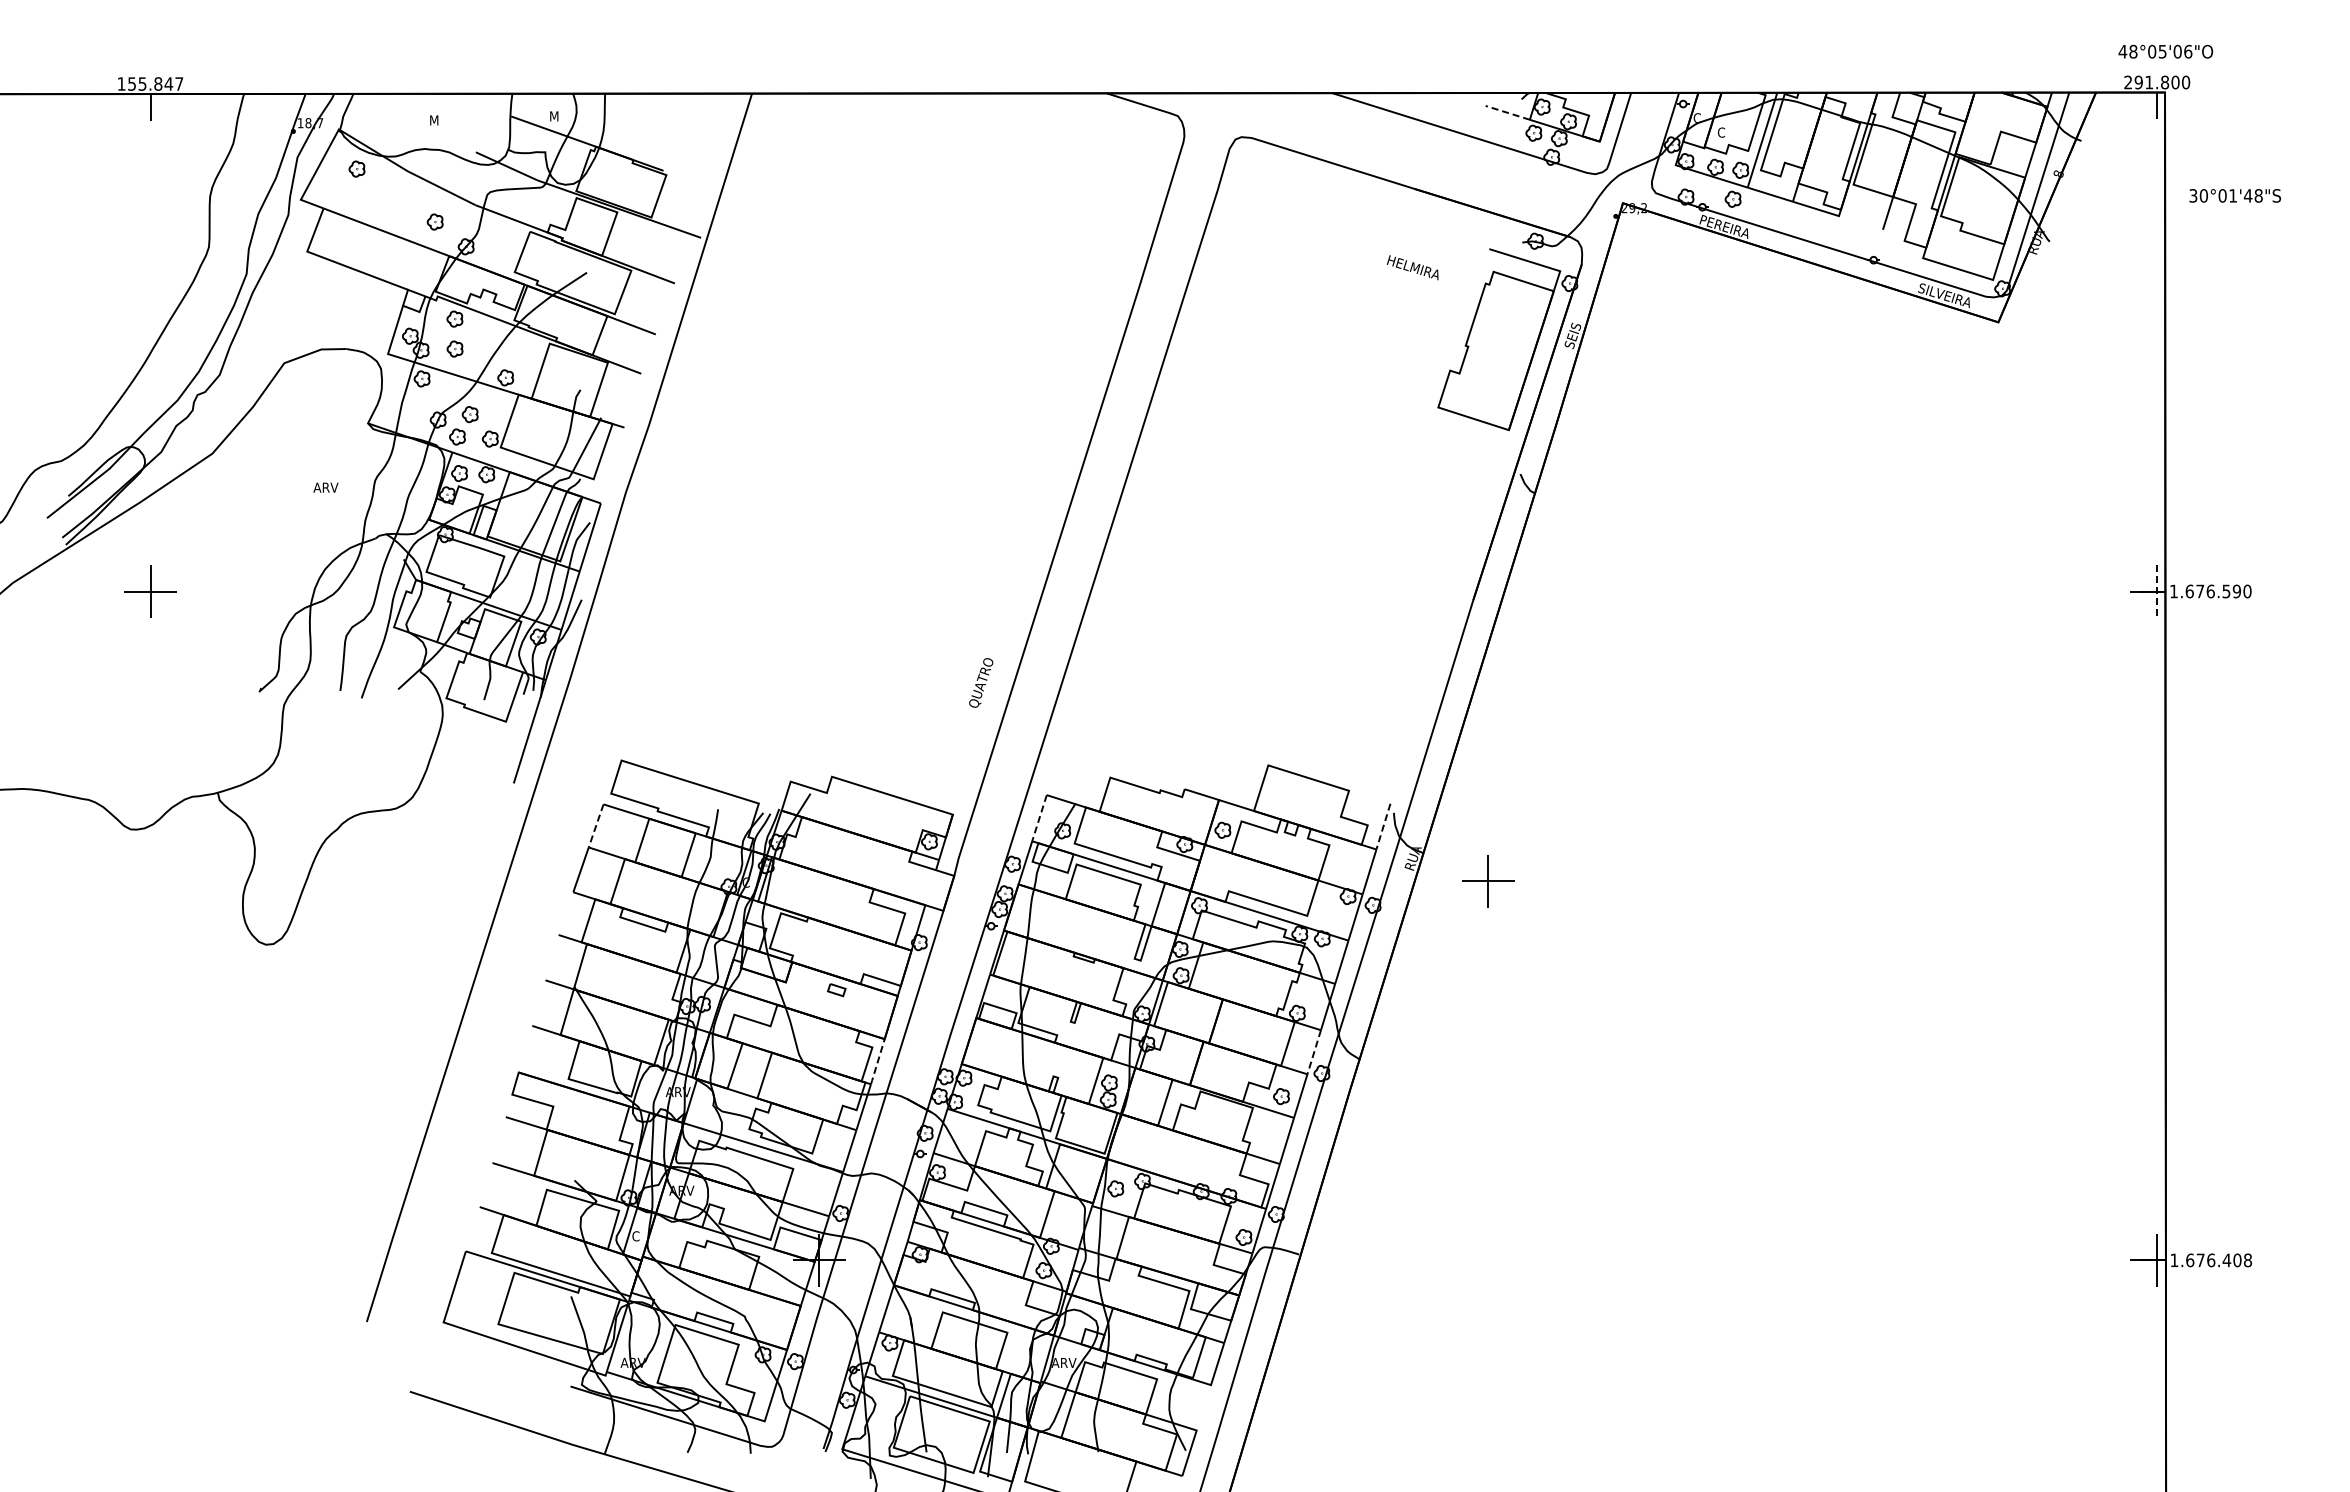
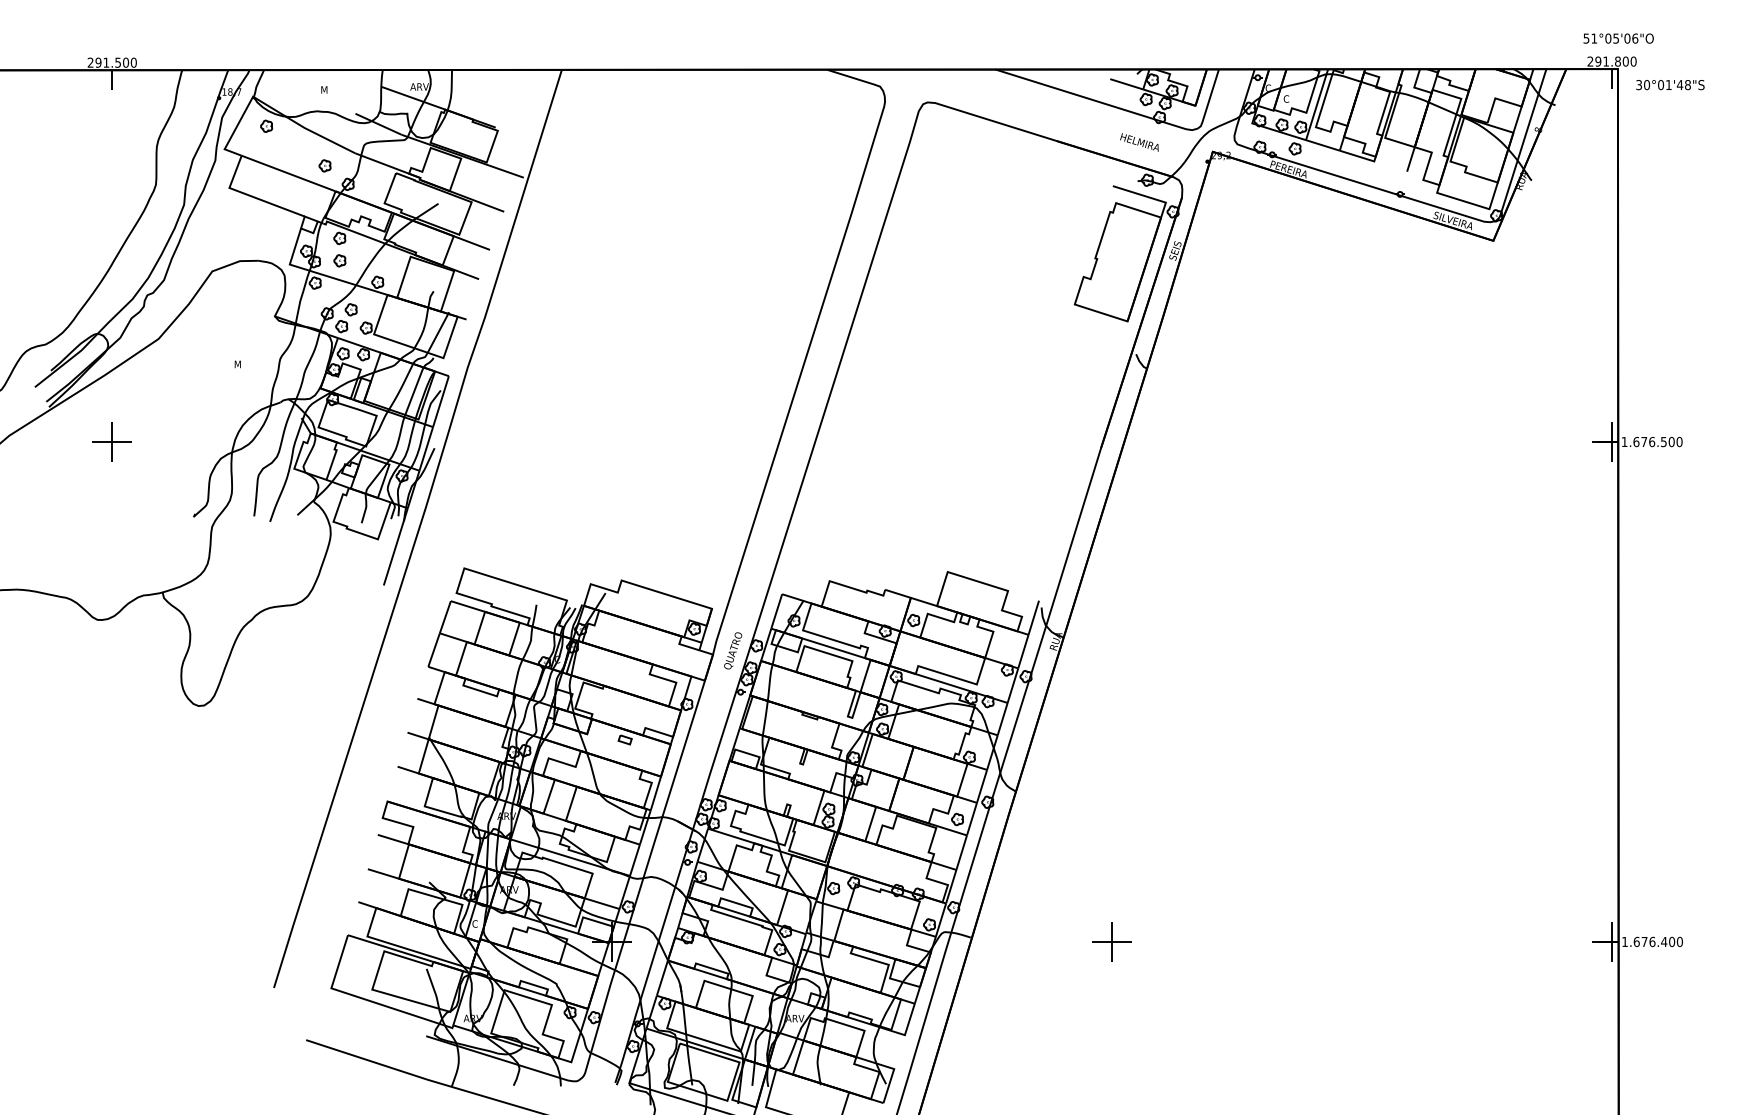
text: (2127, 51) -> (1589, 38), 48°05'06"O -> 51°05'06"O
text: (150, 83) -> (112, 62), 155.847 -> 291.500
line: (1507, 112) -> (1126, 84), dashed -> solid
text: (561, 116) -> (419, 87), M -> ARV
text: (2234, 195) -> (1669, 84), moved
text: (1412, 267) -> (1139, 142), moved
text: (325, 487) -> (243, 364), ARV -> M
line: (2157, 591) -> (1612, 442), dashed -> solid
text: (2236, 591) -> (1671, 442), 1.676.590 -> 1.676.500
text: (981, 682) -> (733, 650), moved
line: (1039, 818) -> (776, 611), dashed -> solid
line: (596, 825) -> (445, 616), dashed -> solid
line: (1383, 826) -> (1033, 617), dashed -> solid
part: (1488, 881) -> (1112, 942), moved
line: (1314, 1052) -> (982, 786), dashed -> solid
line: (877, 1061) -> (655, 793), dashed -> solid
text: (2247, 1259) -> (1679, 941), 1.676.408 -> 1.676.400

